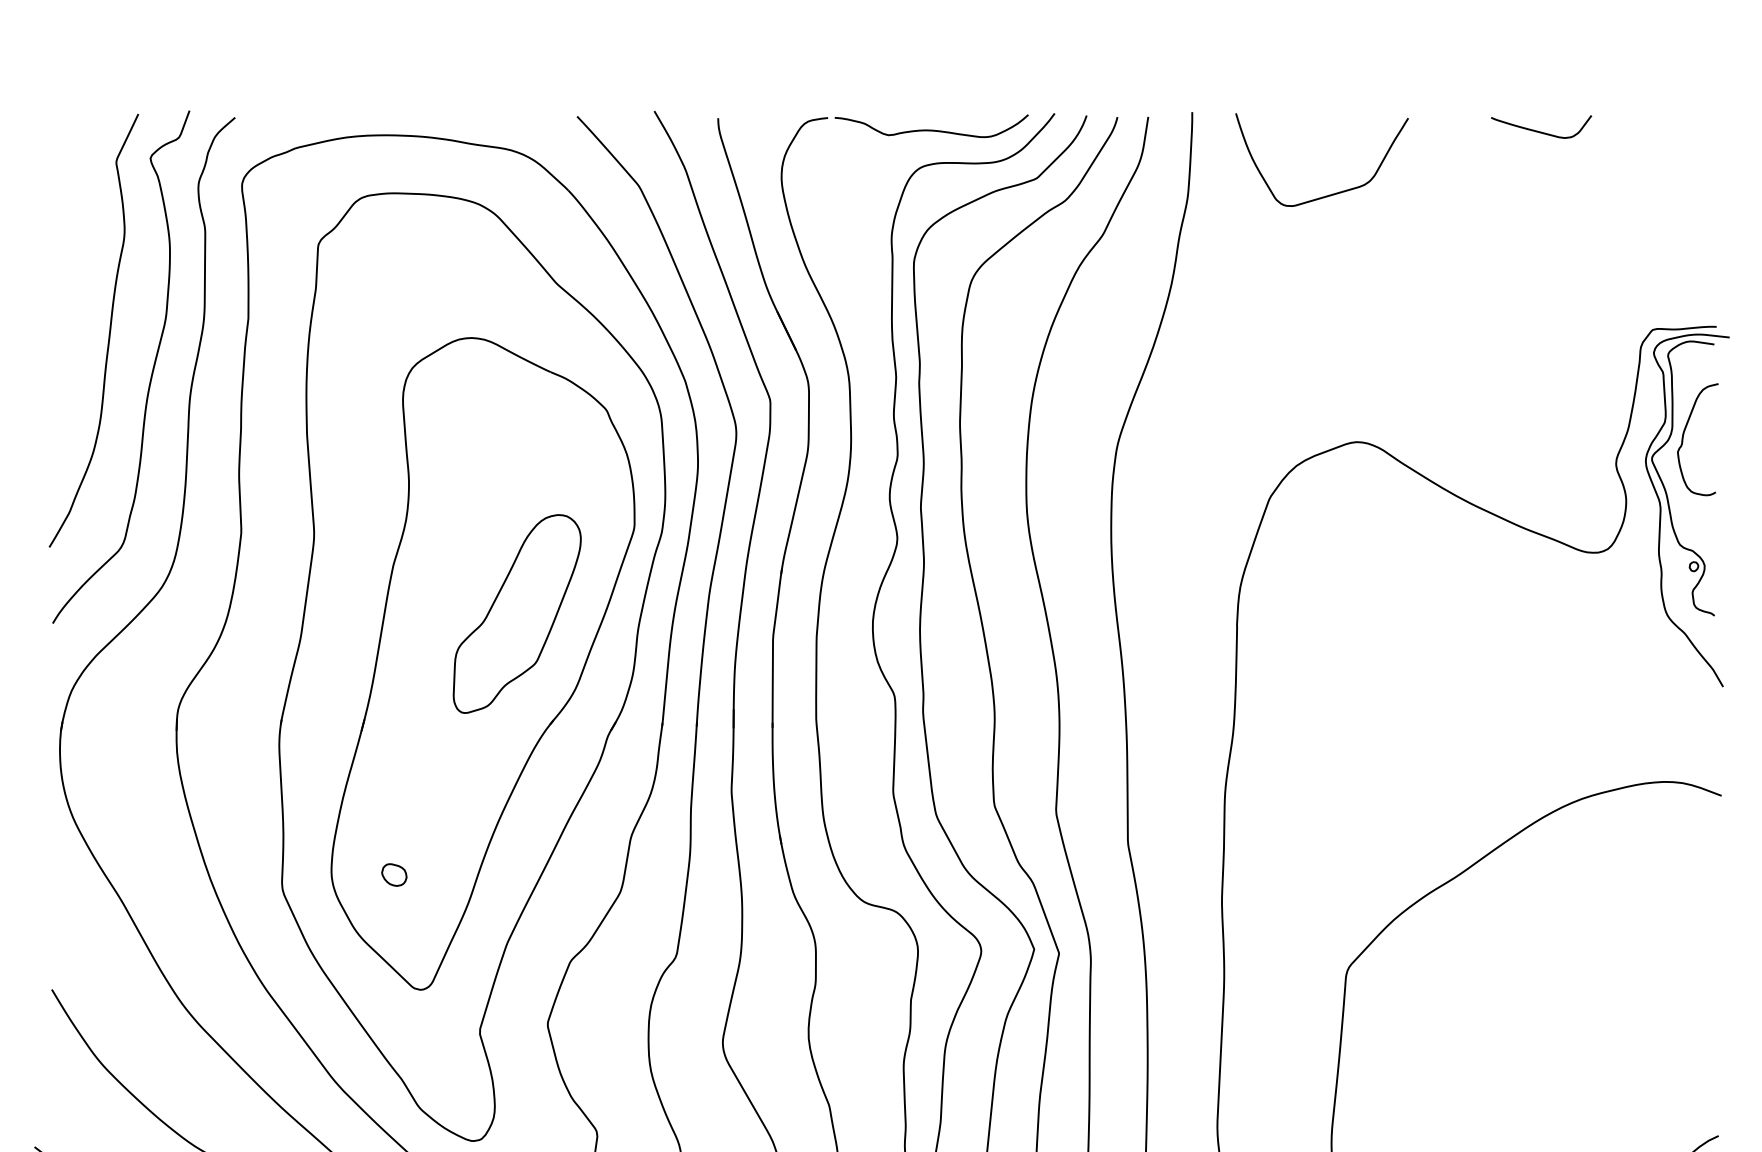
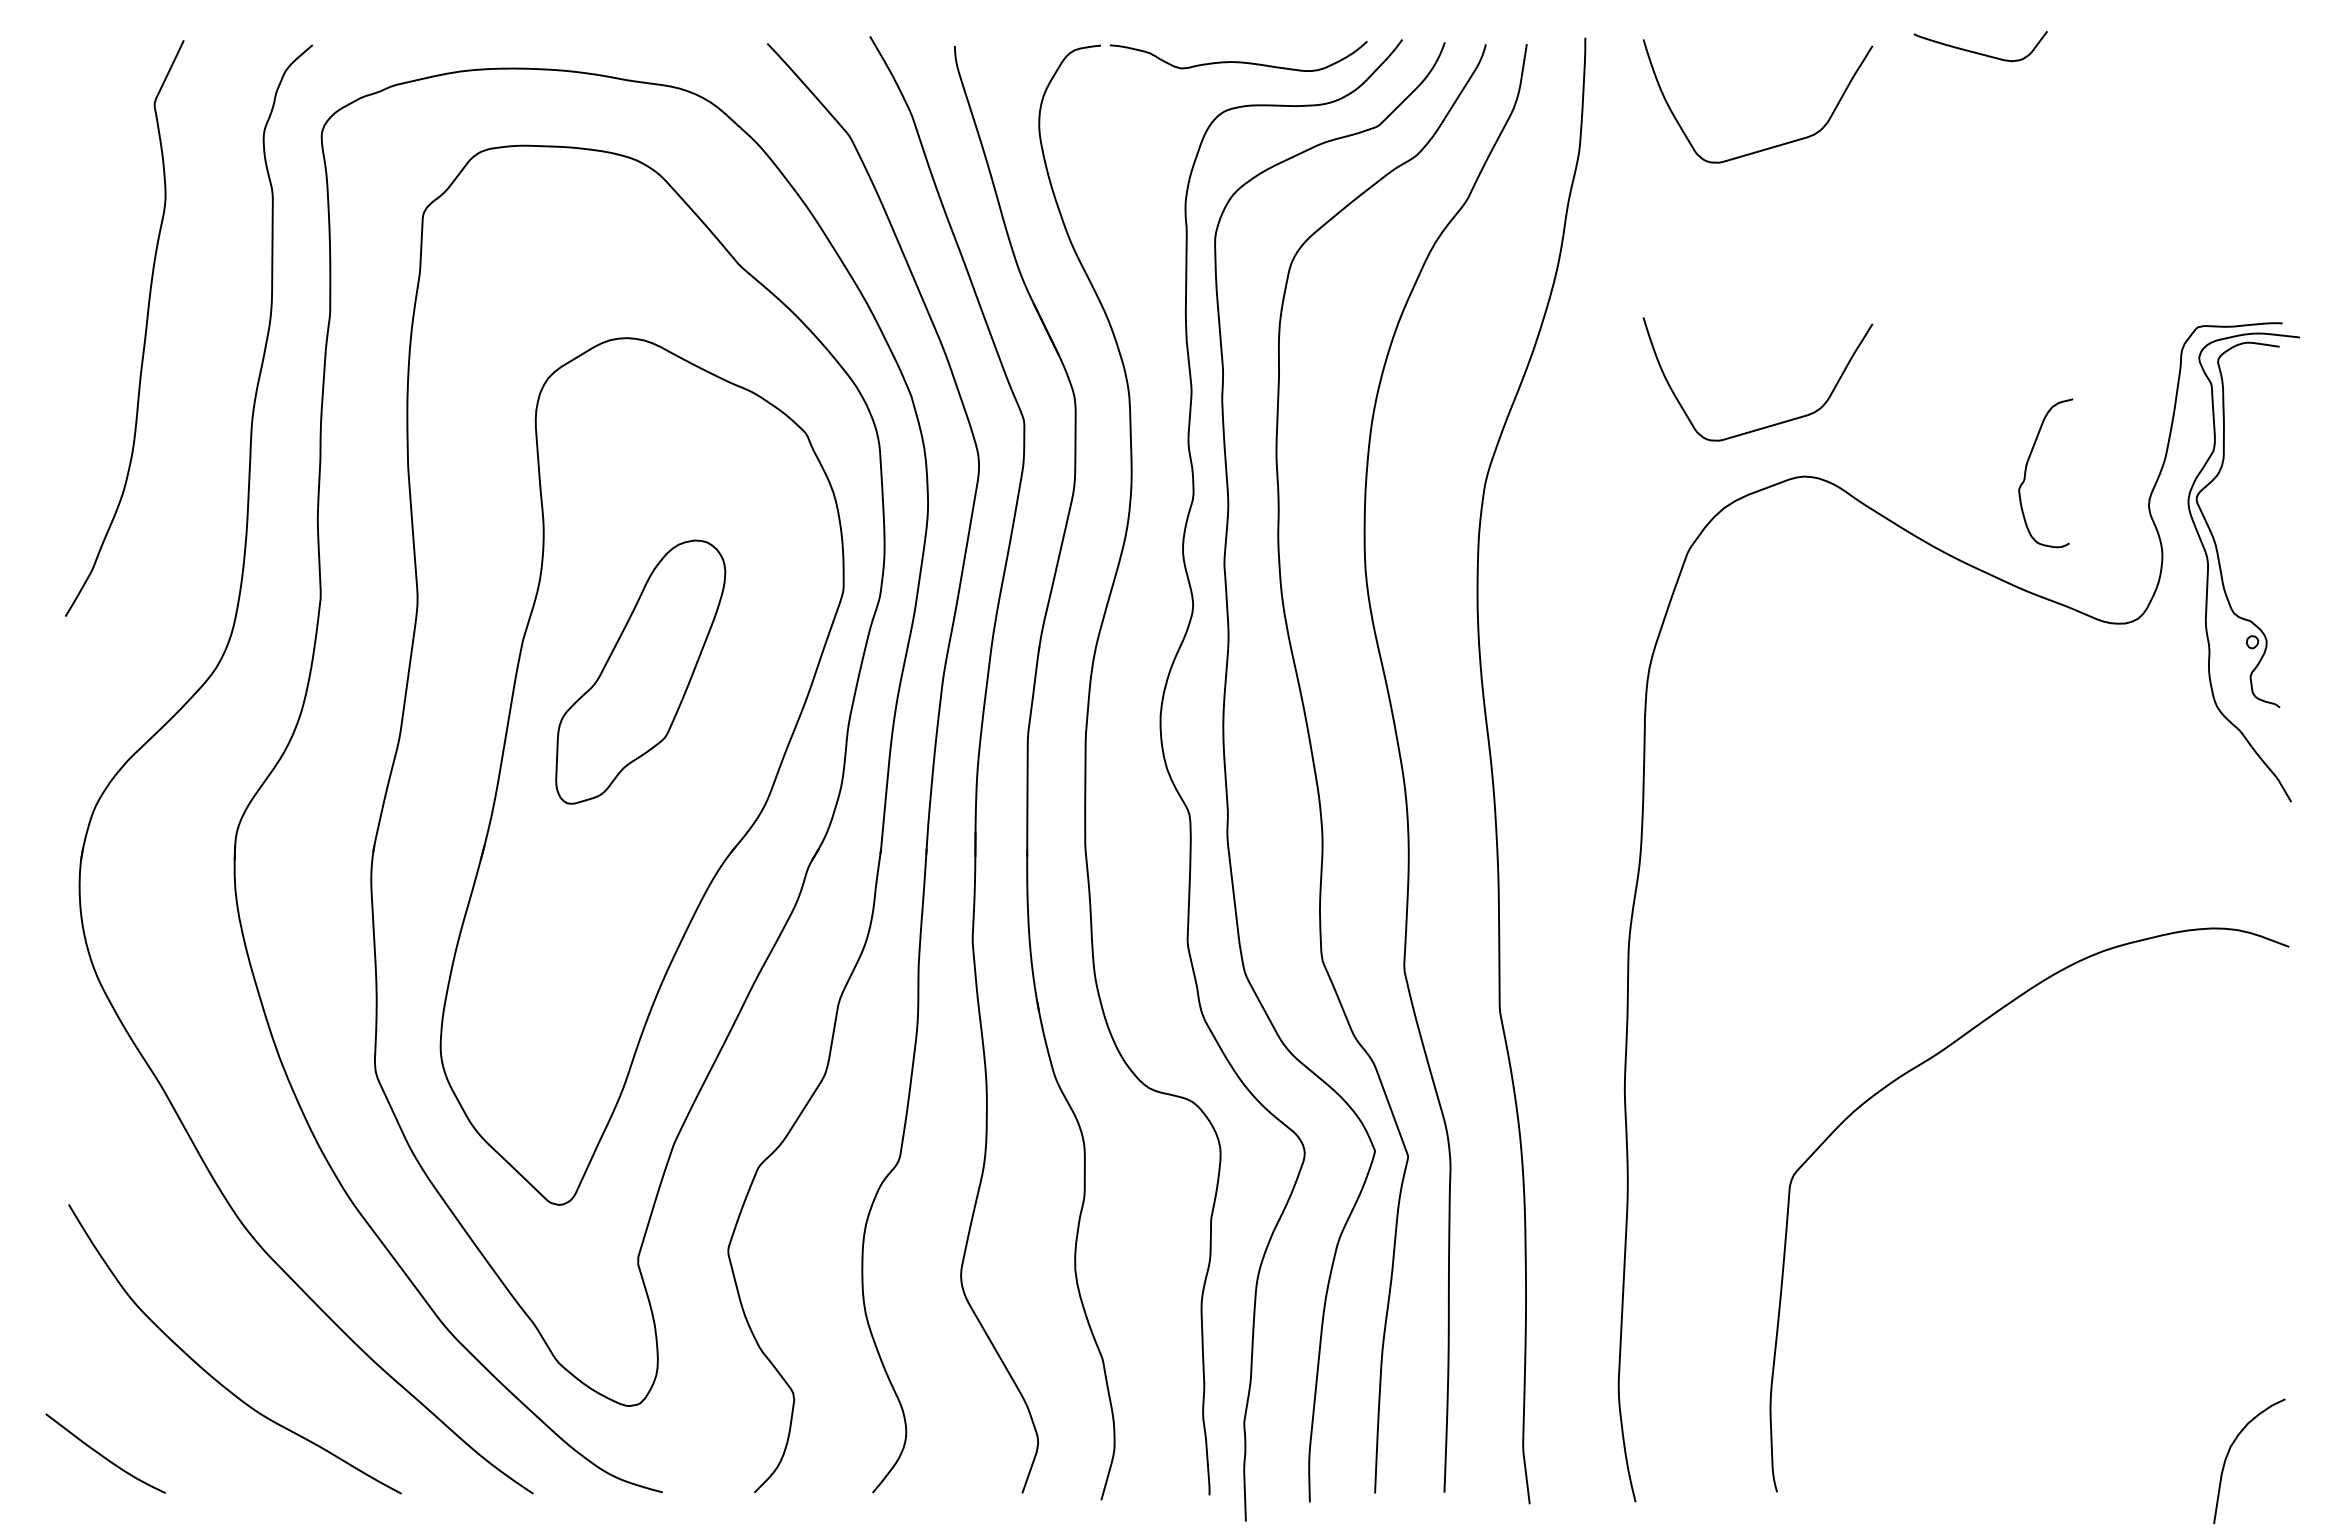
curve: (1540, 131) -> (1979, 52), moved
curve: (150, 375) -> (200, 388), removed
curve: (1332, 402) -> (1771, 424), added
curve: (1683, 439) -> (2026, 473), moved
part: (517, 613) -> (640, 671), moved
part: (394, 874) -> (524, 1051), removed

